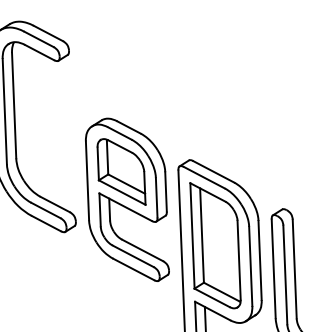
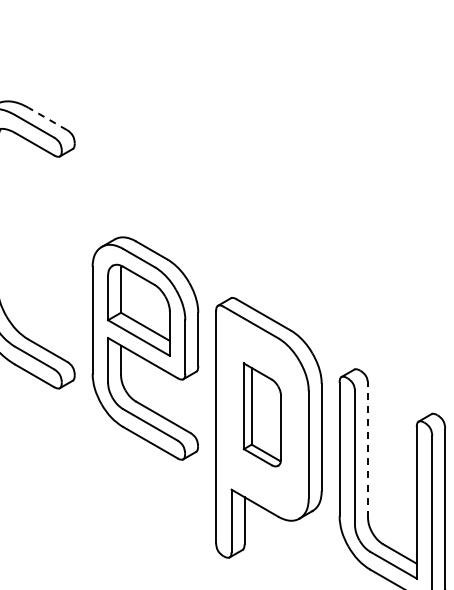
line: (48, 33) -> (47, 118), solid -> dashed
part: (215, 245) -> (262, 414), size x0.6
line: (295, 268) -> (368, 450), solid -> dashed

